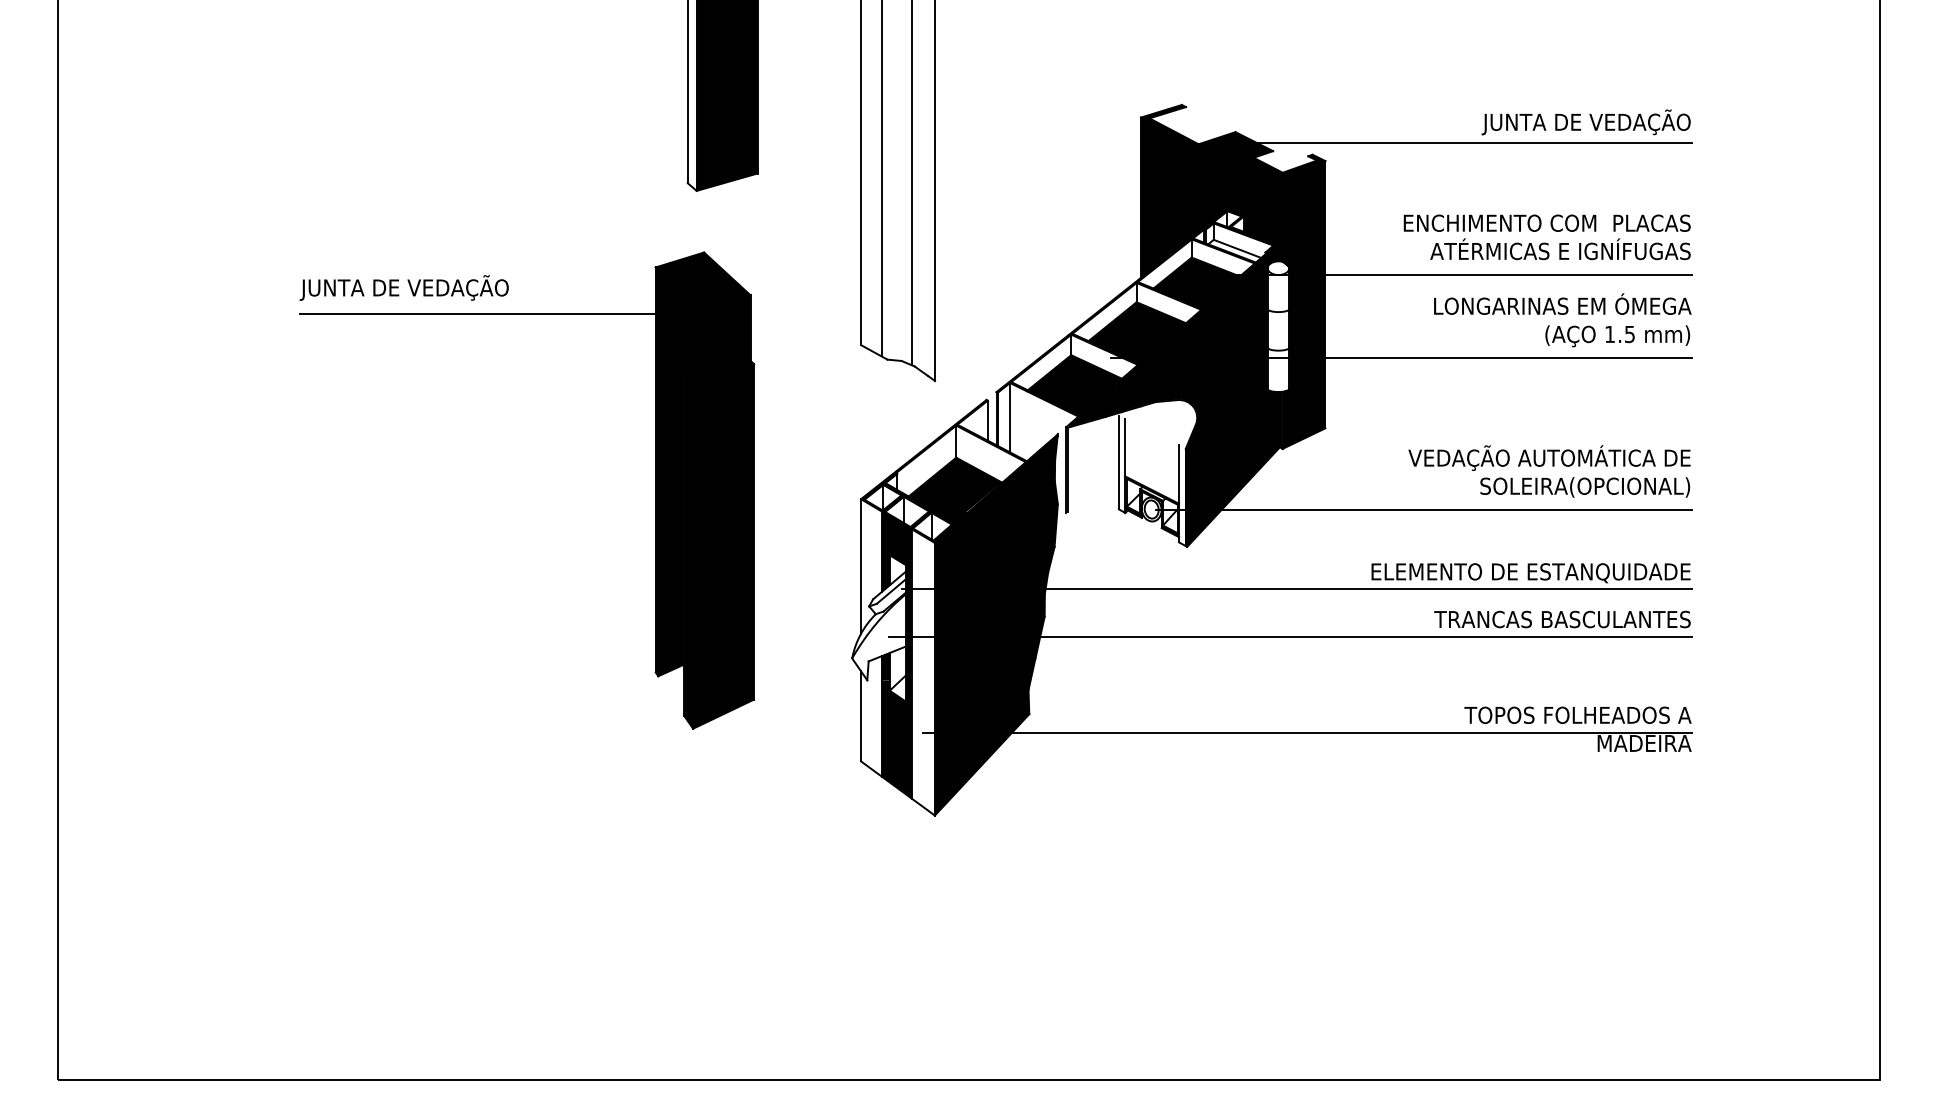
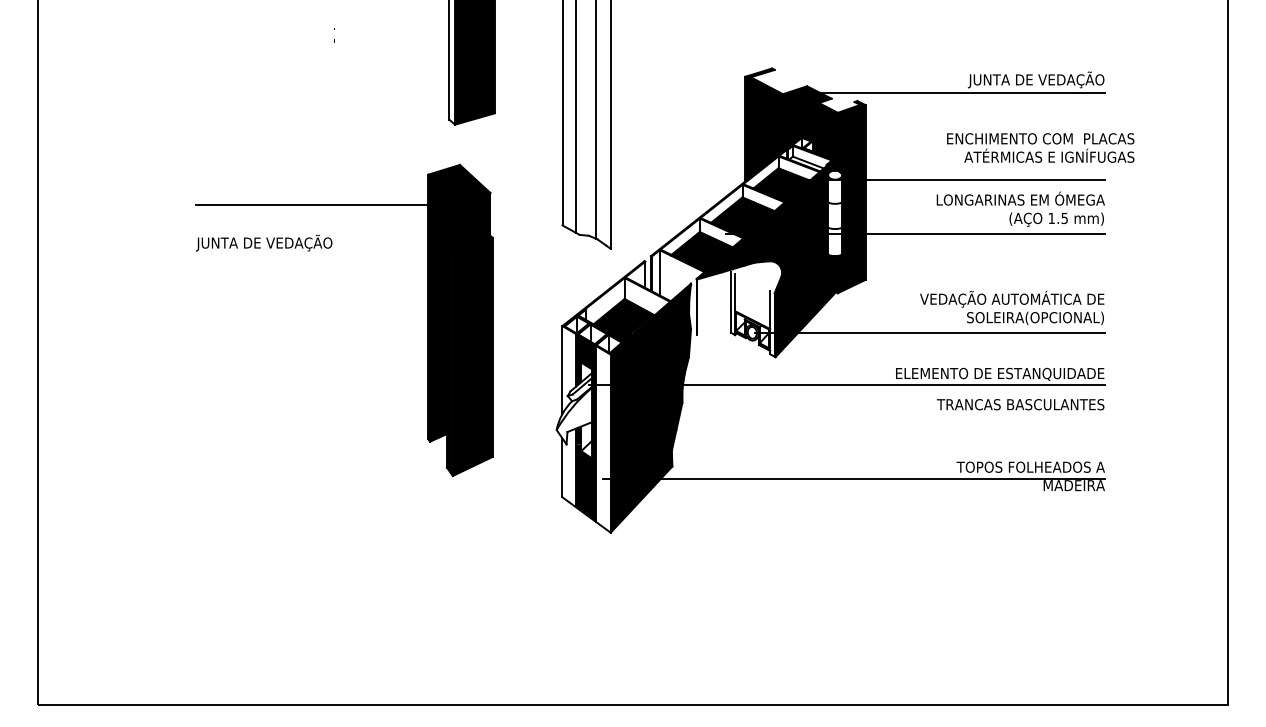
text: (1546, 236) -> (1040, 147), moved
text: (404, 287) -> (264, 242), moved
line: (1289, 637) -> (842, 416), removed

